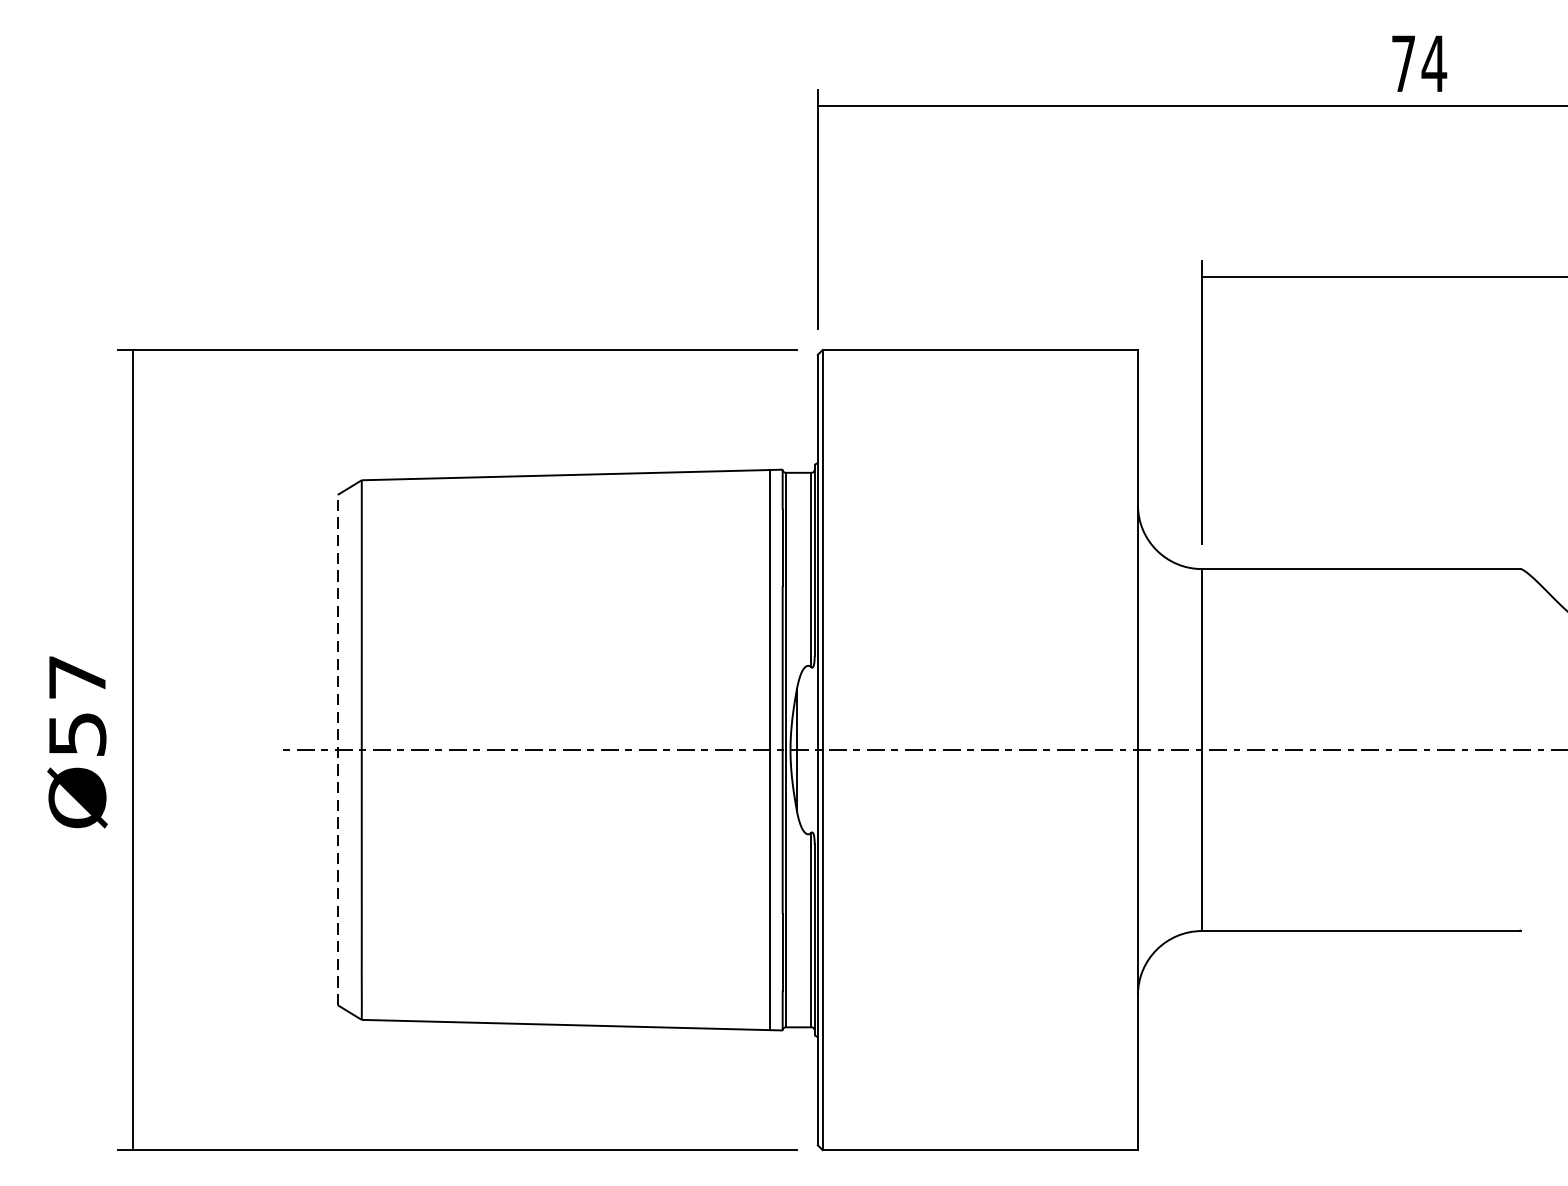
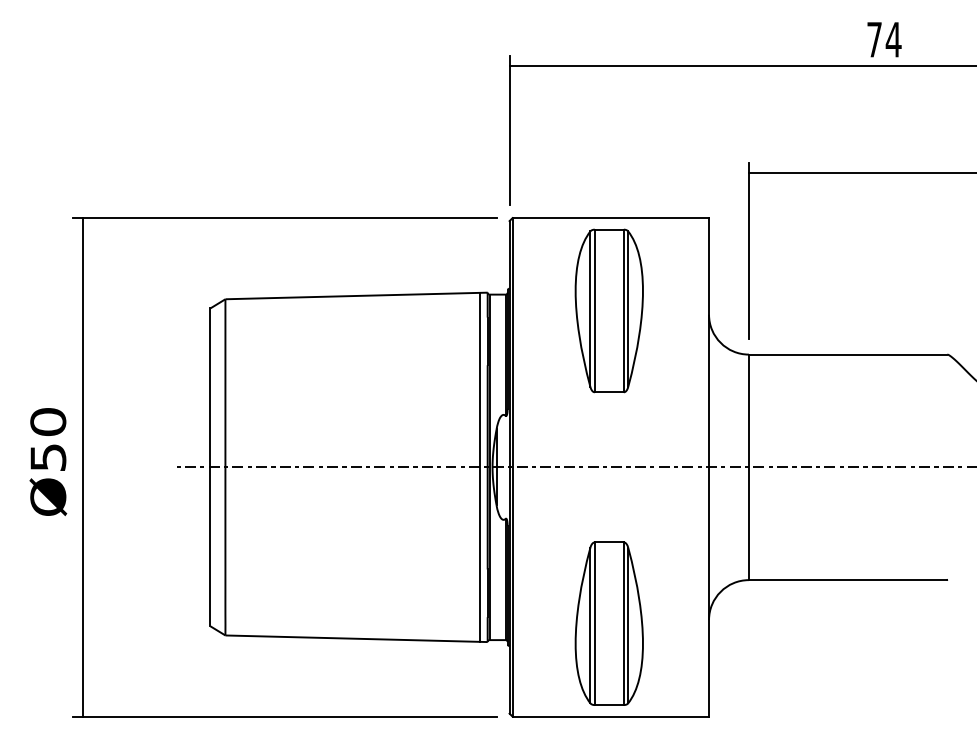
part: (976, 498) -> (608, 310), added
text: (77, 676) -> (48, 421), Ø57 -> Ø50
line: (337, 750) -> (210, 467), dashed -> solid
part: (976, 1000) -> (608, 623), added

